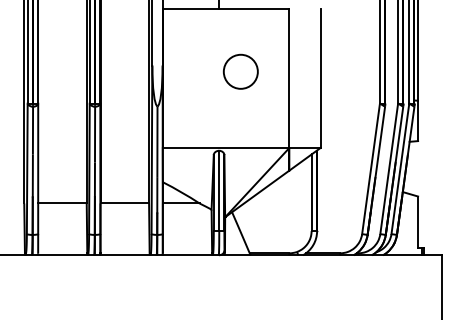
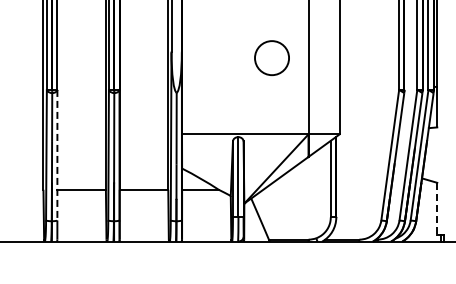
circle: (240, 71) -> (271, 57), moved
line: (38, 169) -> (57, 155), solid -> dashed
line: (418, 222) -> (437, 208), solid -> dashed

